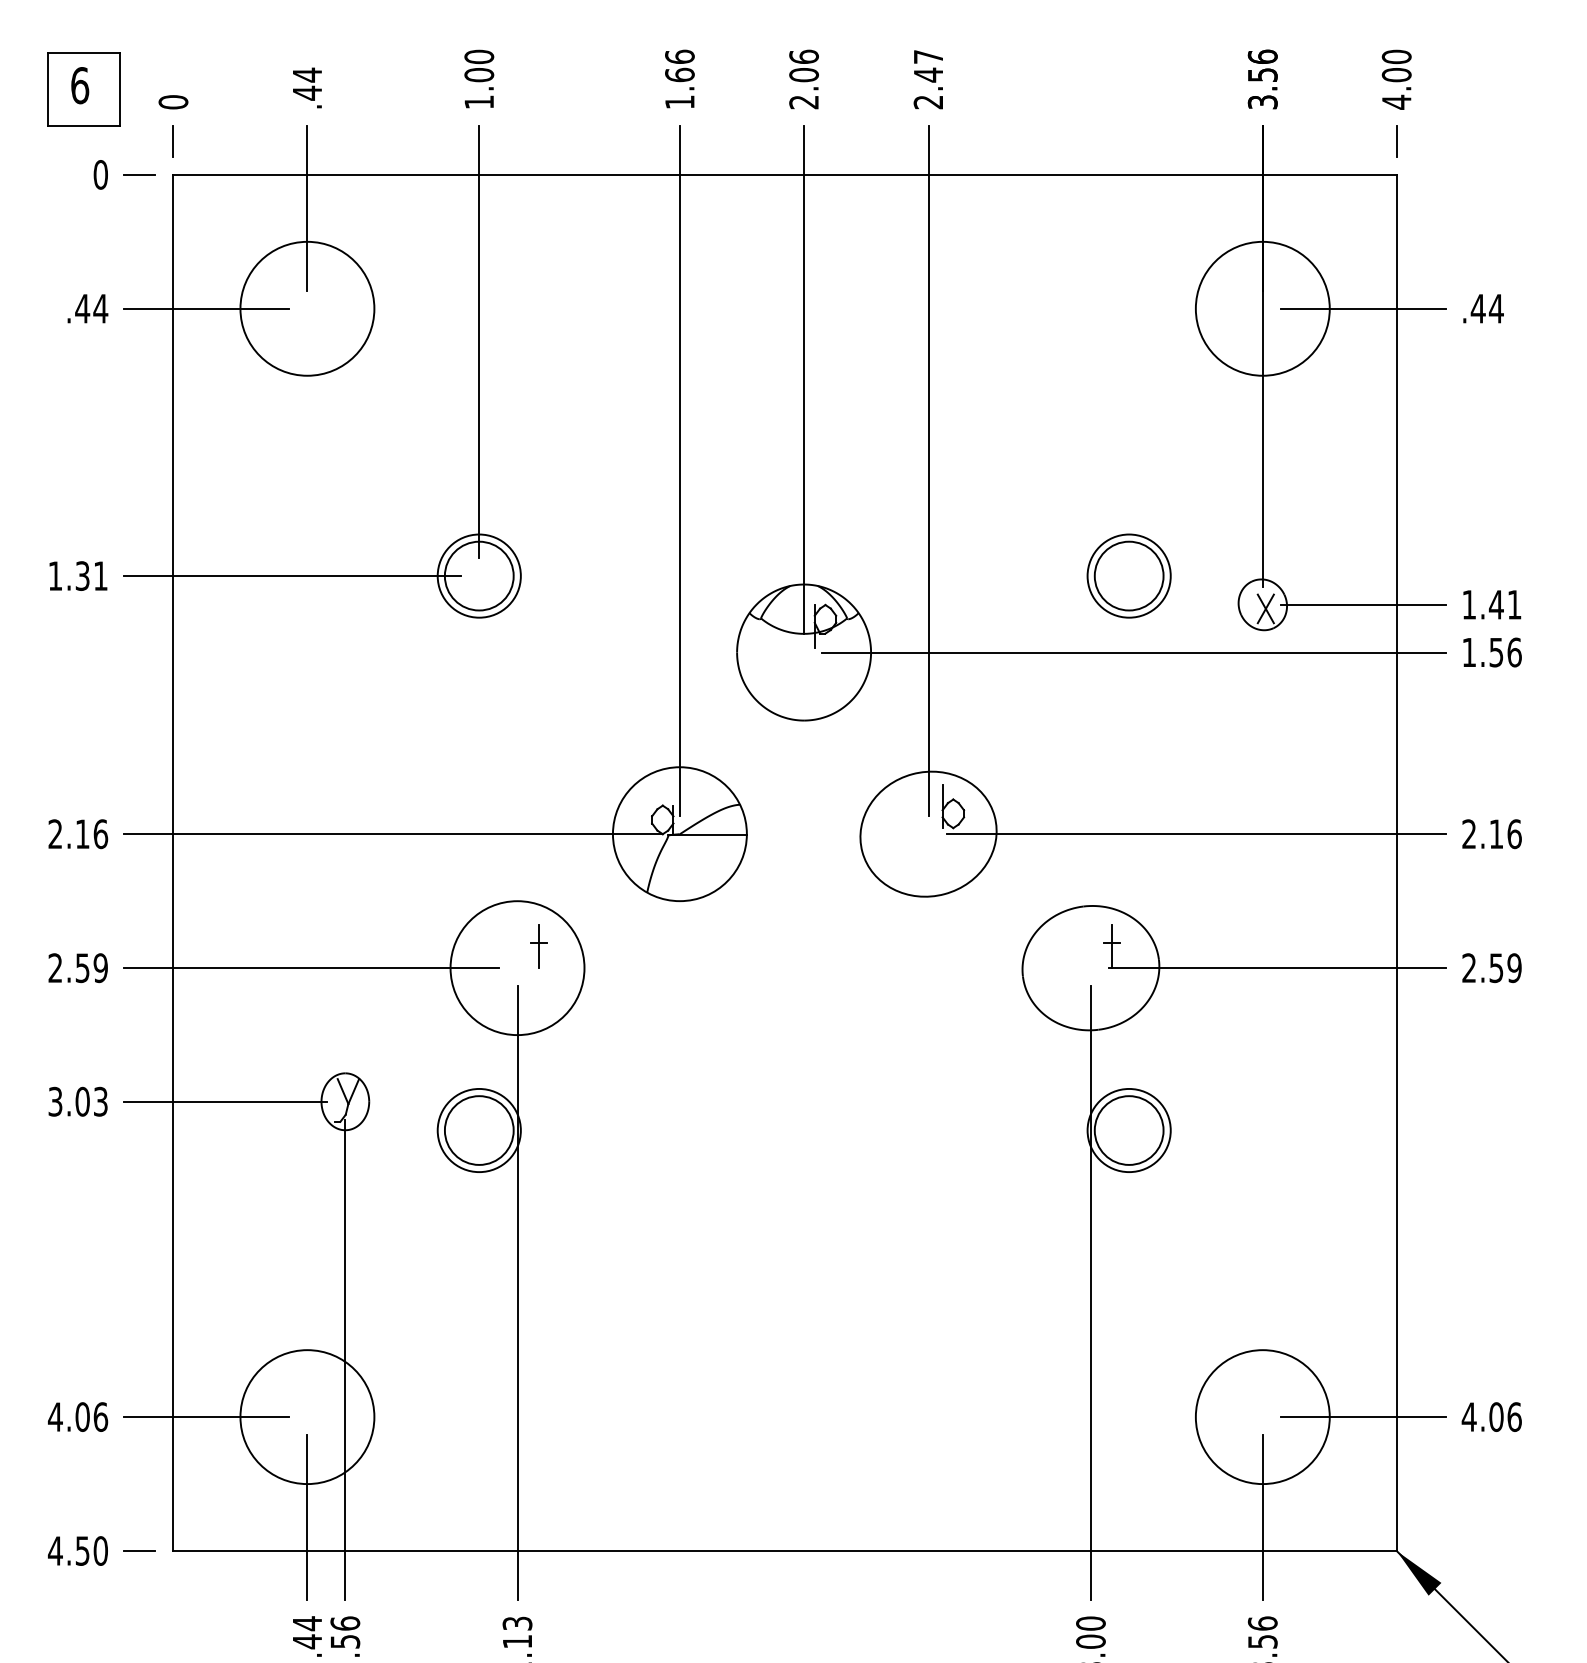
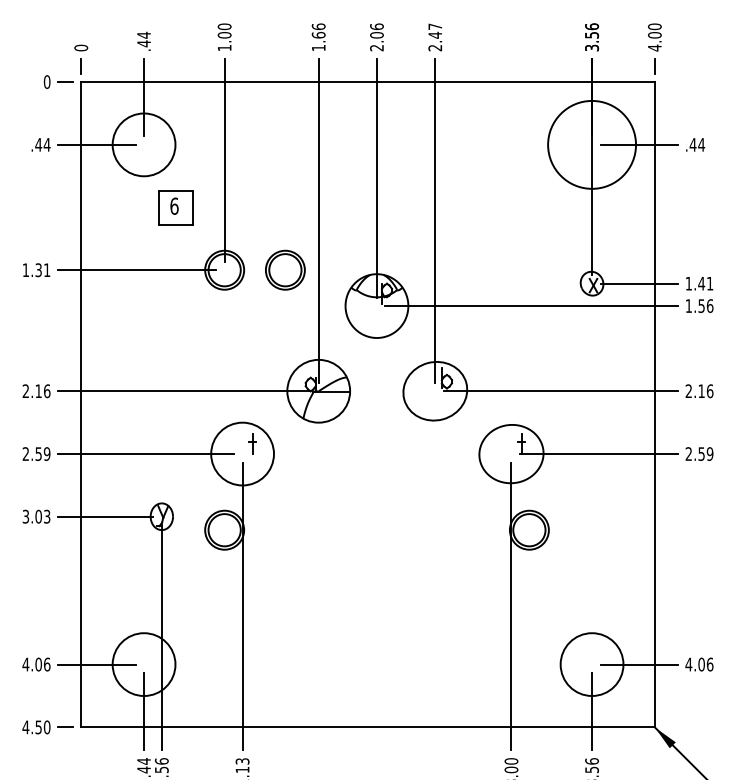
part: (82, 88) -> (175, 207), moved
circle: (1261, 307) -> (591, 144), size x1.4
part: (1129, 574) -> (285, 269), moved

